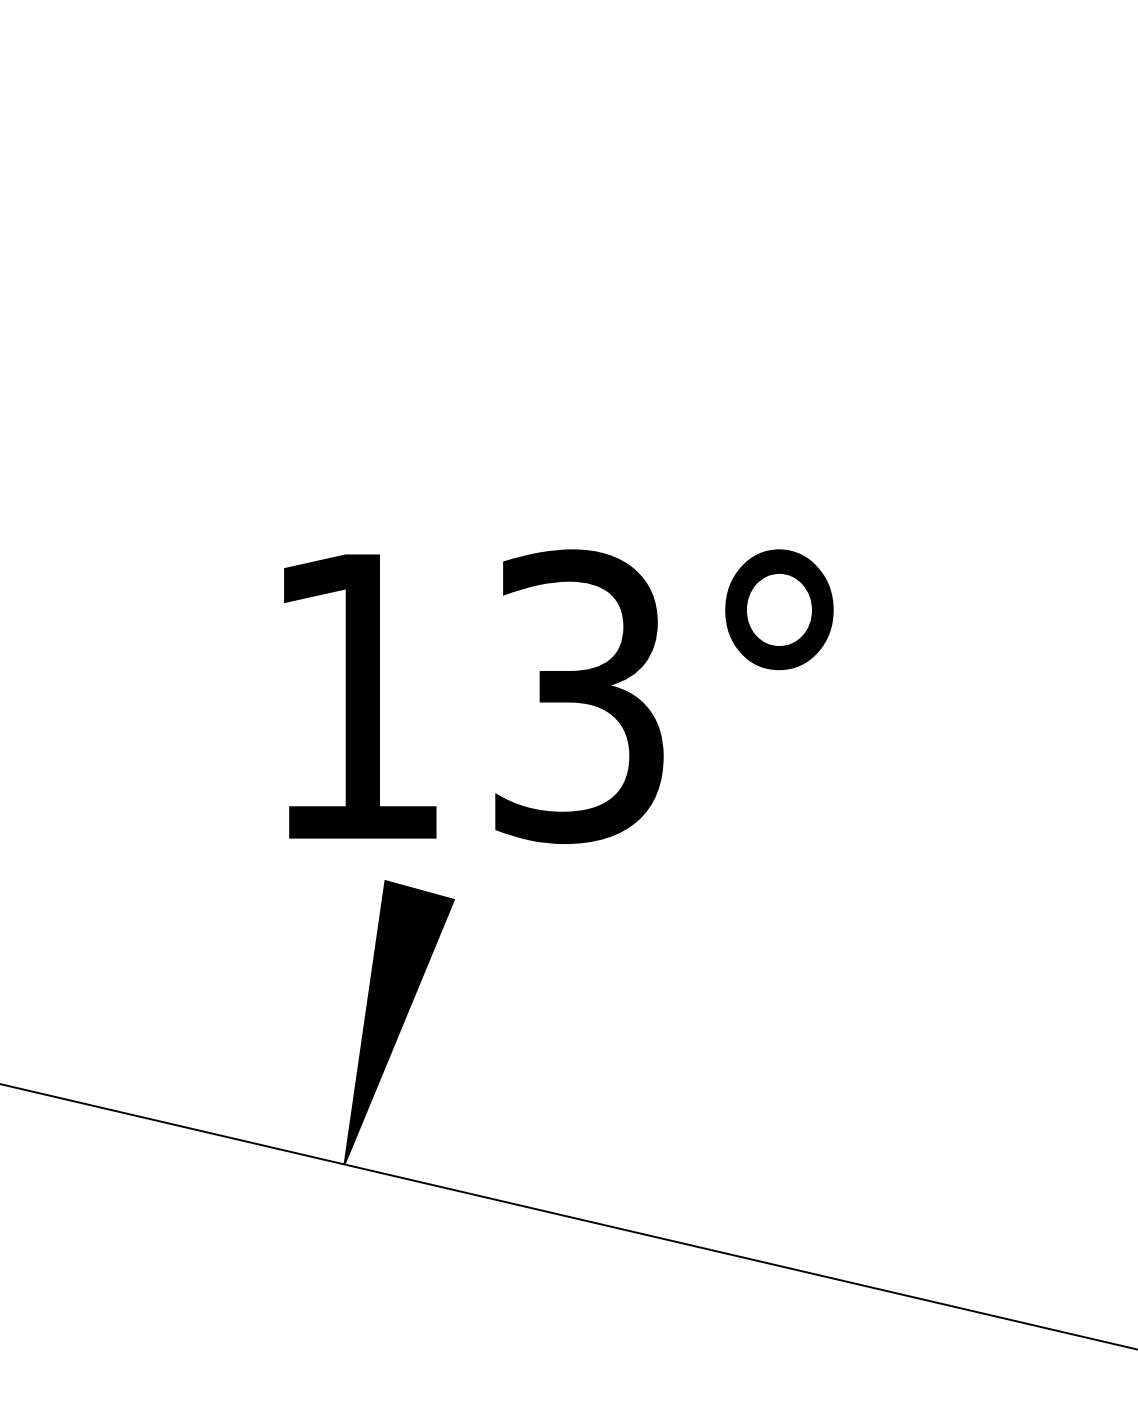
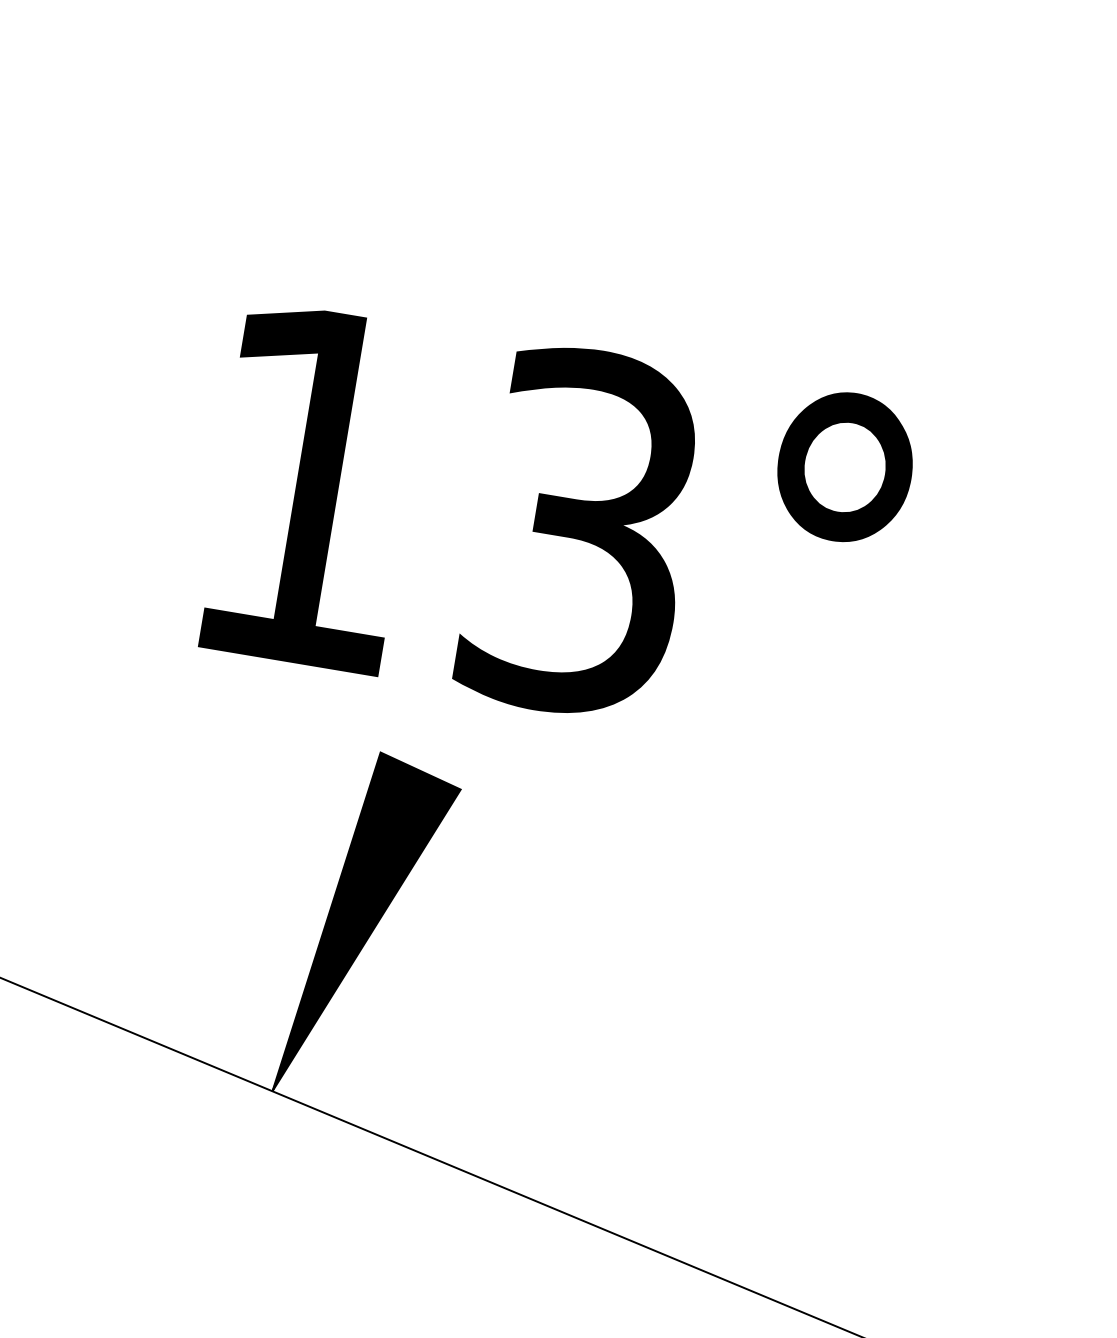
text: (558, 696) -> (556, 528), moved

